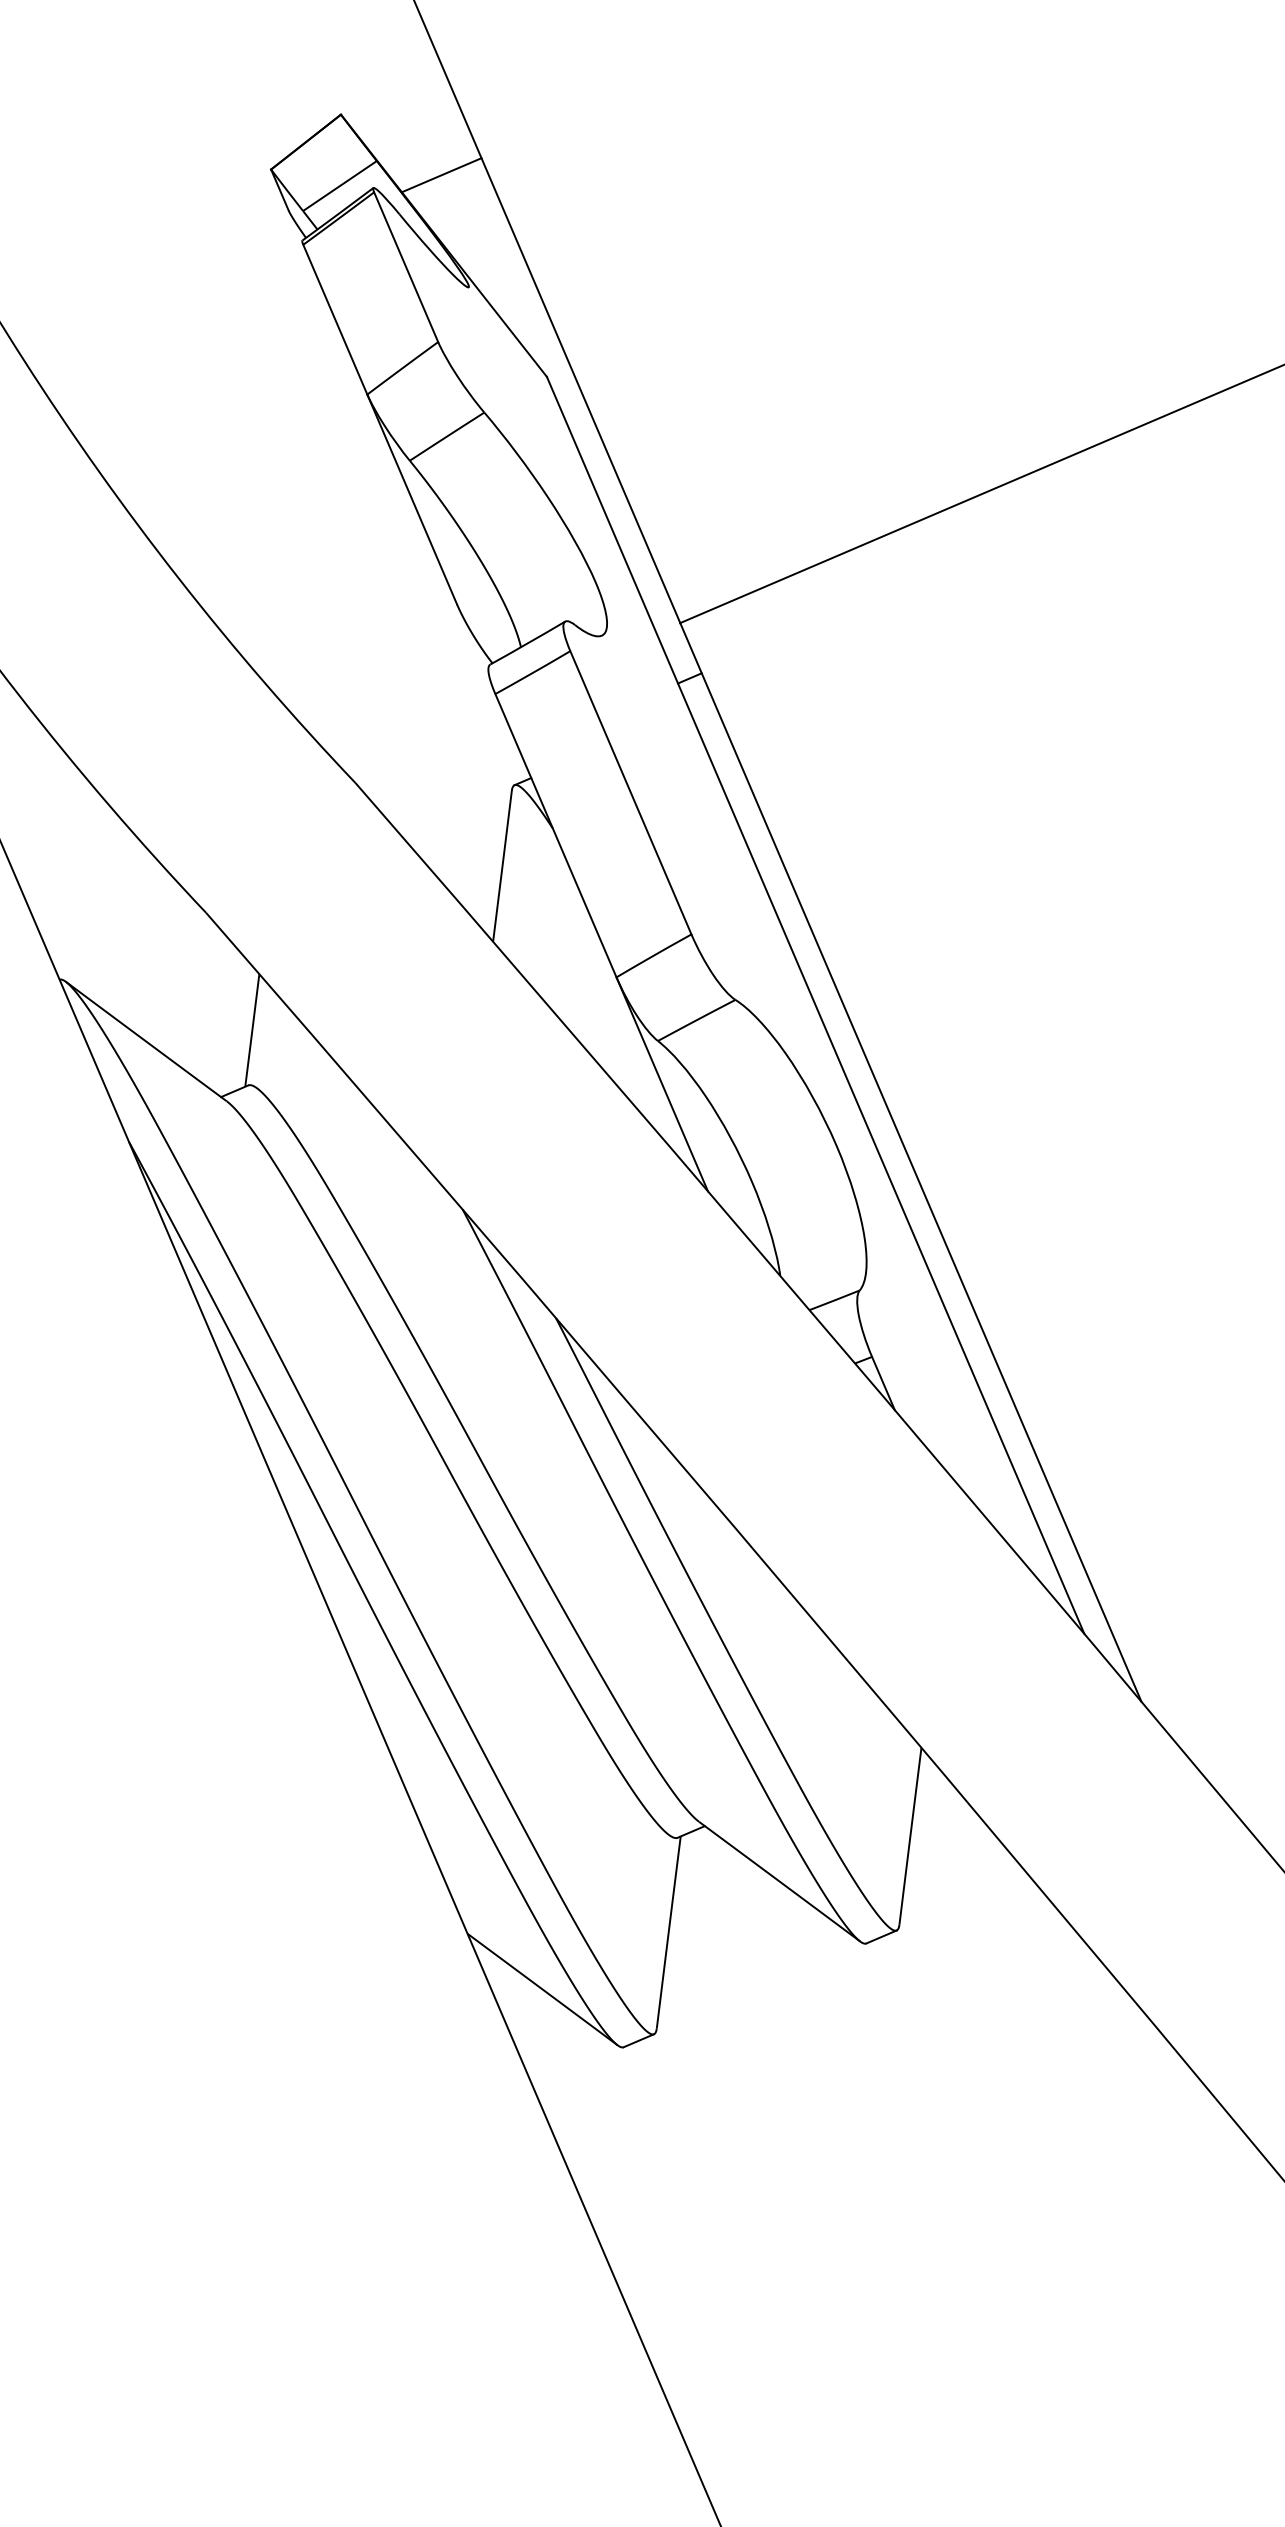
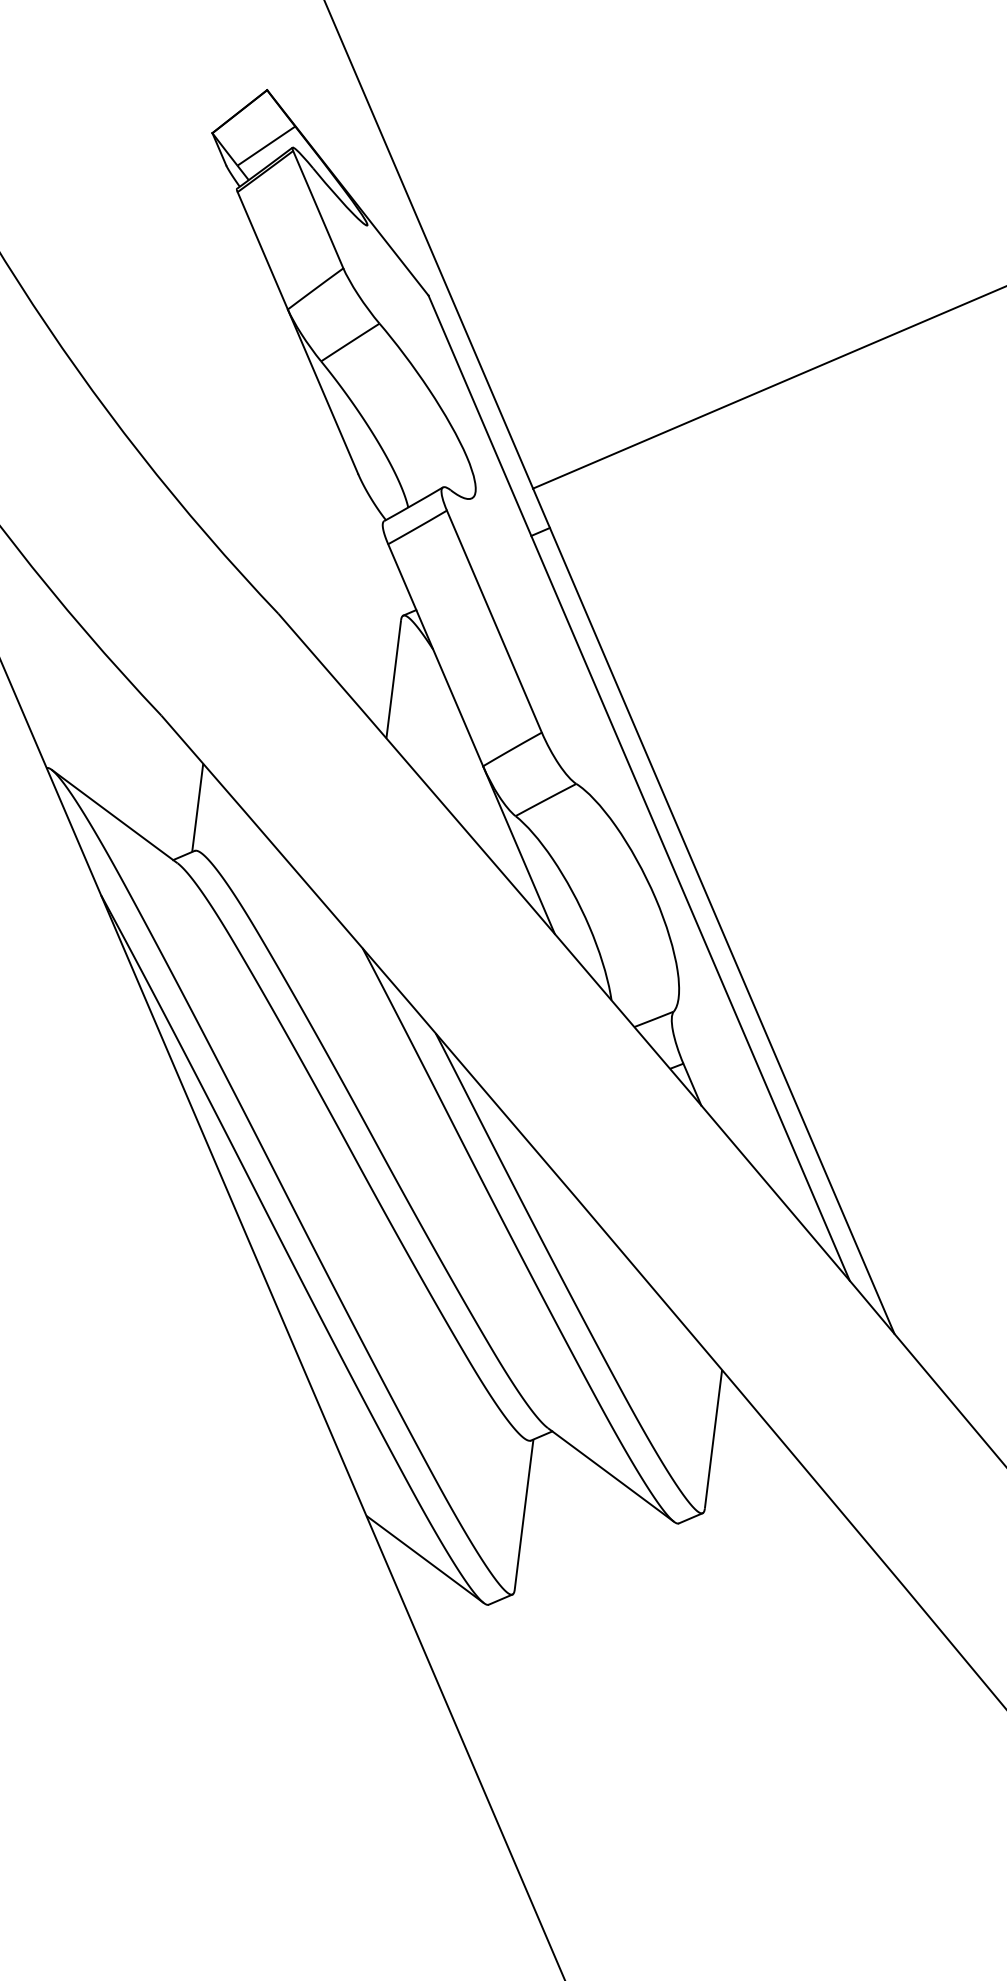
line: (441, 175) -> (345, 137), removed

